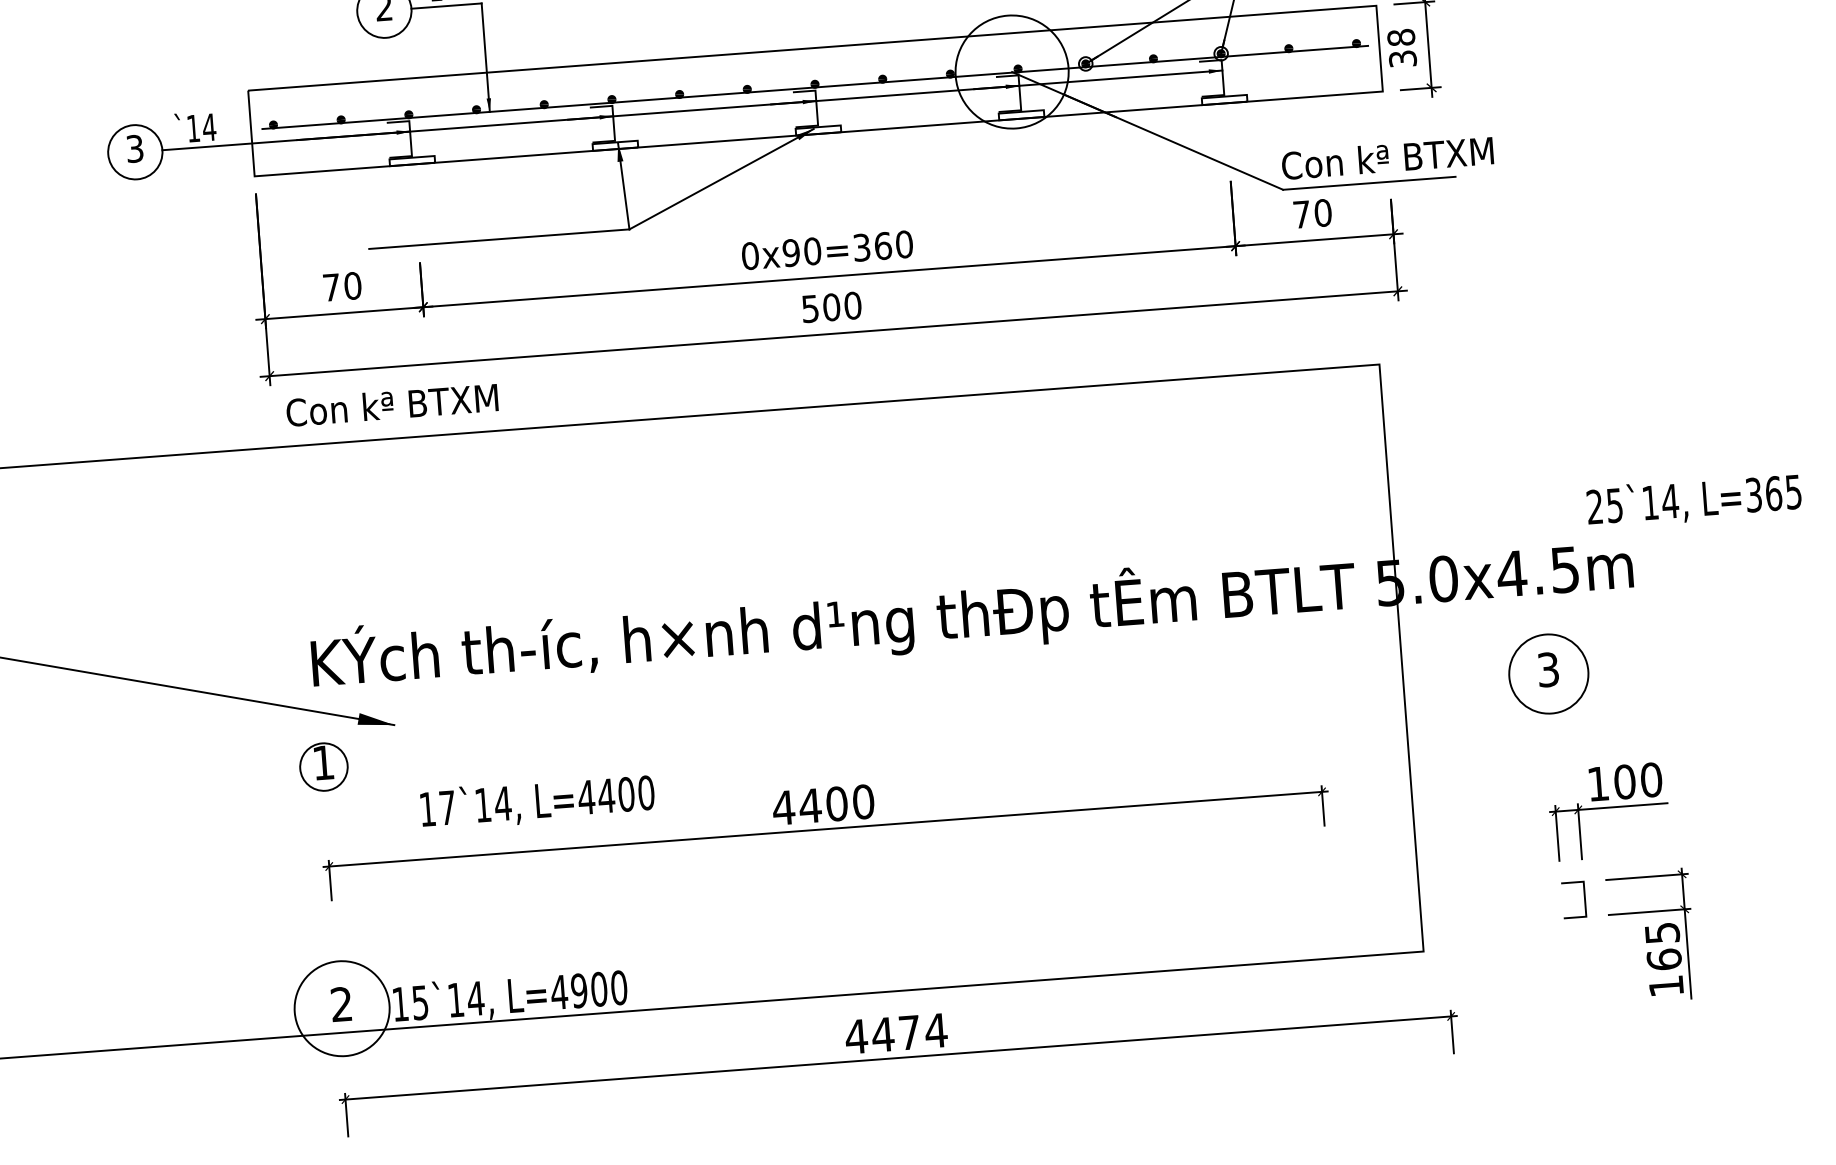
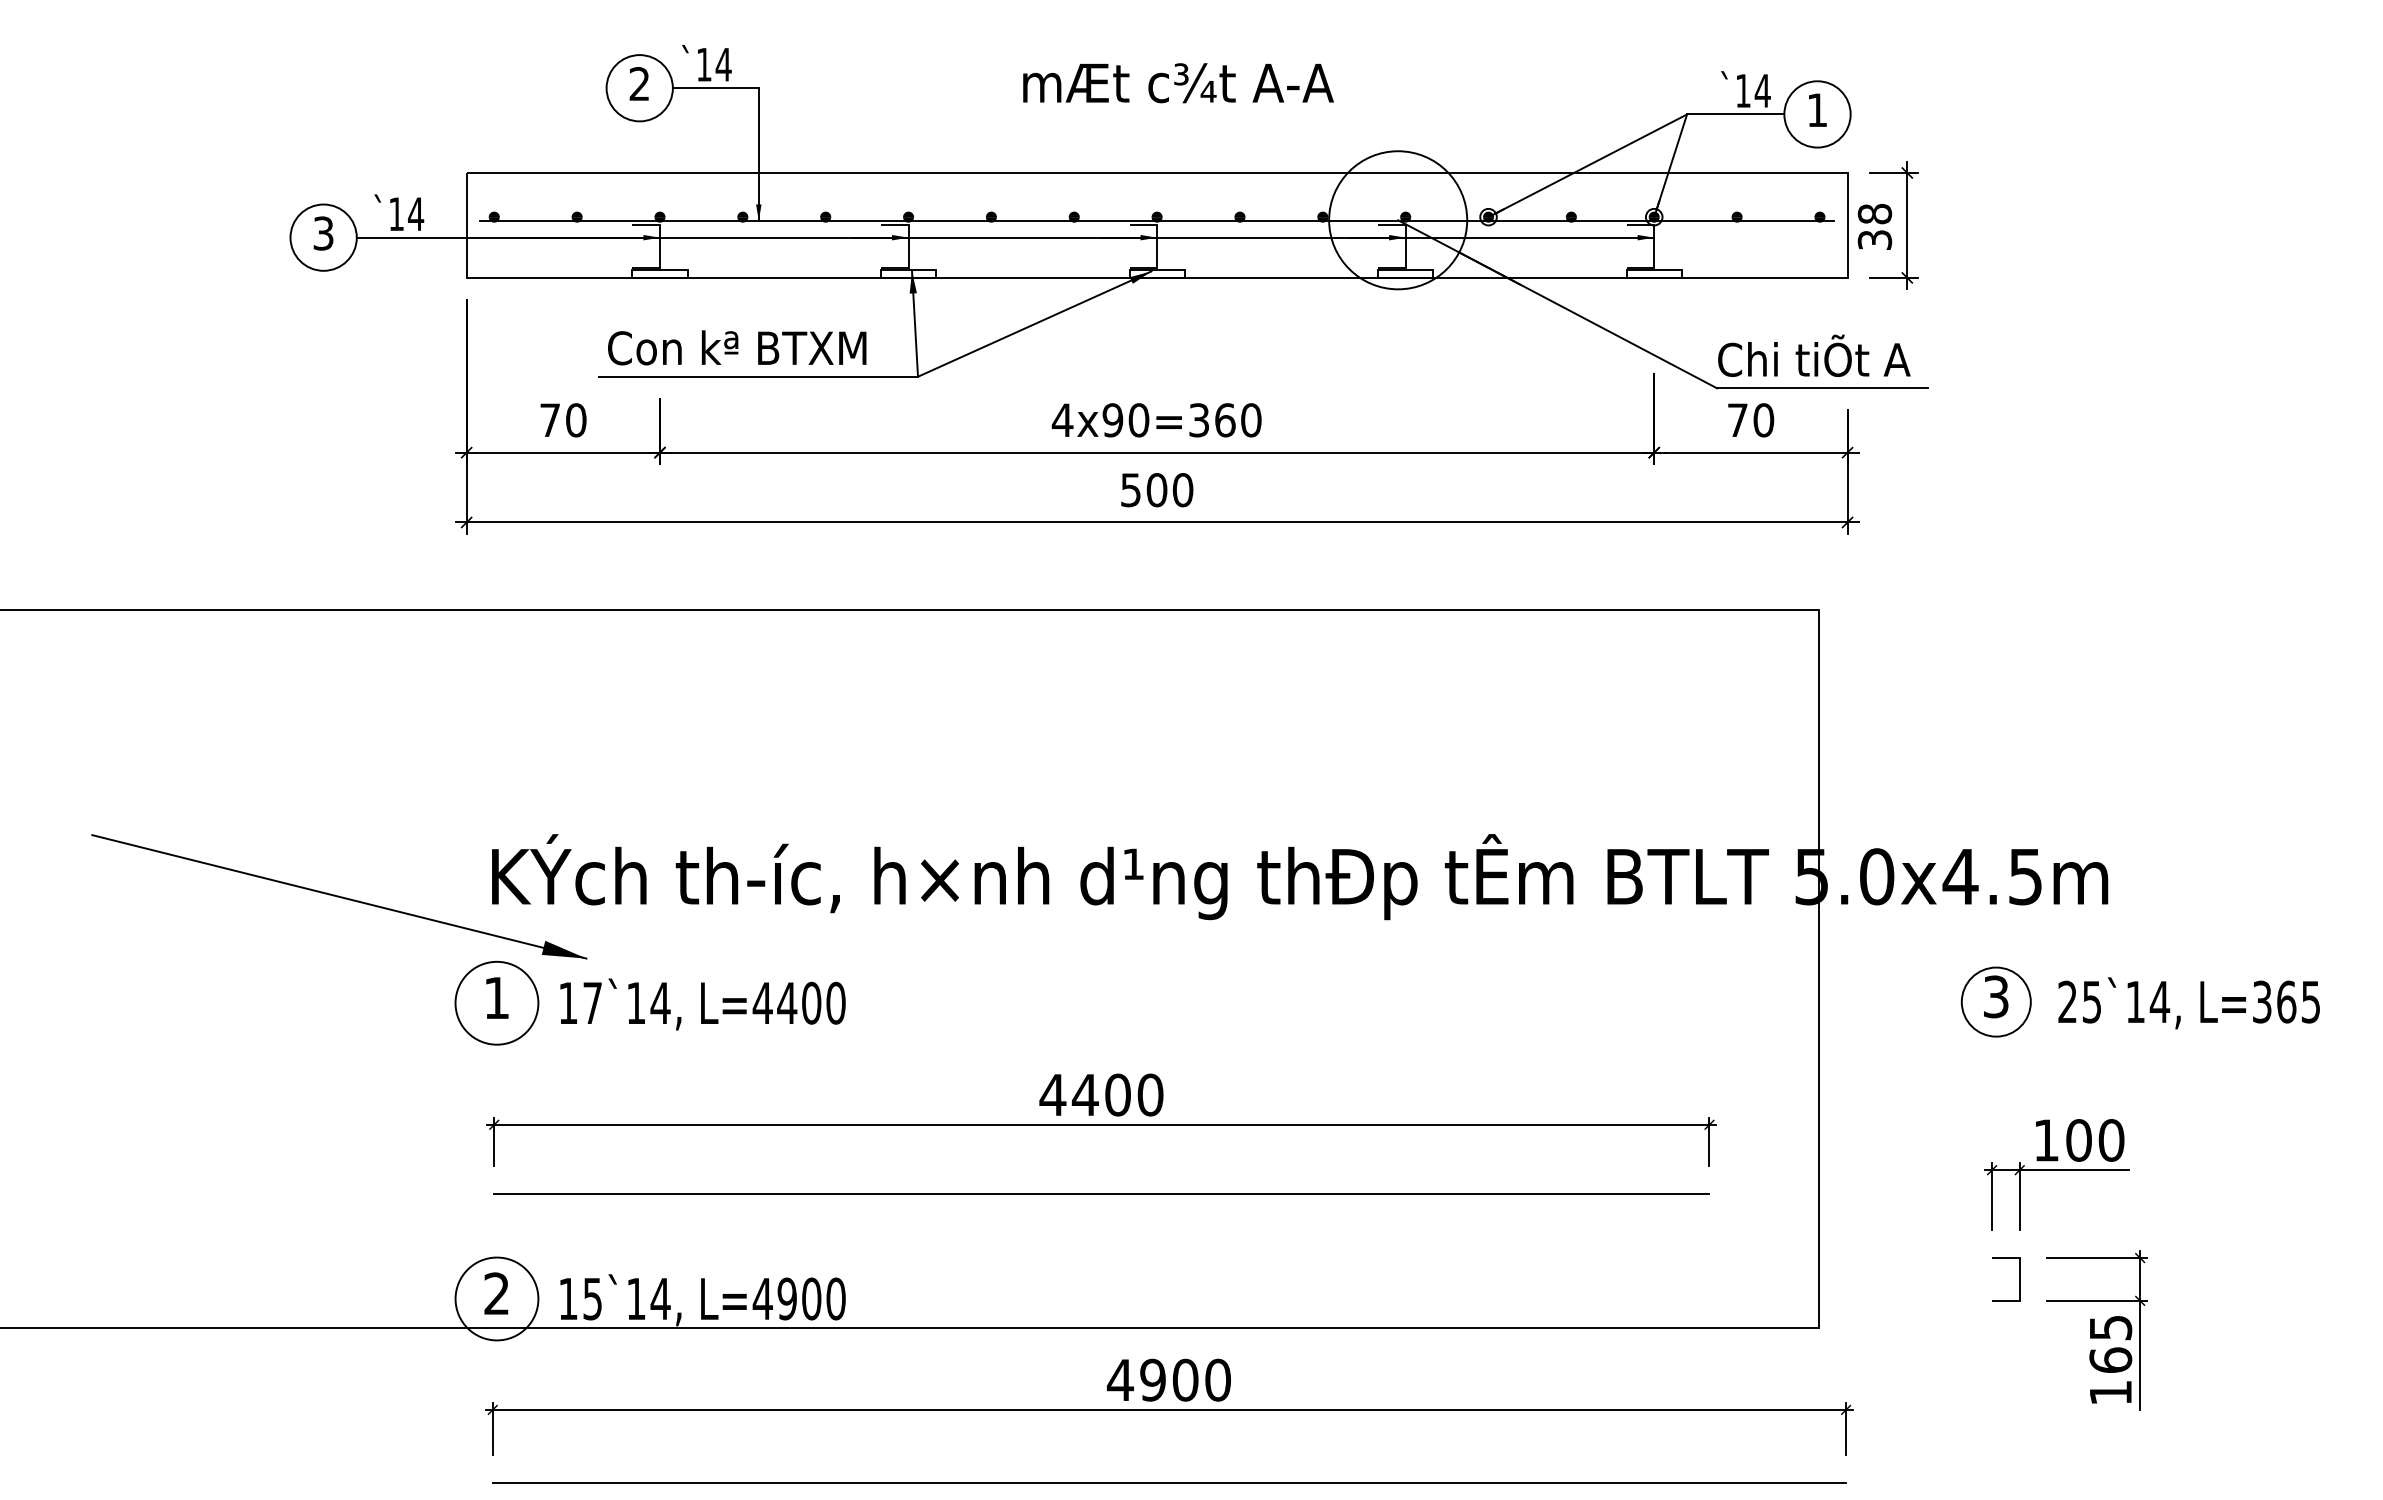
text: (1398, 154) -> (1861, 355), Con kª BTXM -> Chi tiÕt A
text: (750, 256) -> (1062, 420), 0x90=360 -> 4x90=360
text: (392, 404) -> (737, 347), moved
text: (1693, 500) -> (2188, 1003), moved
circle: (1548, 673) -> (1995, 1001), size x0.71
circle: (323, 766) -> (496, 1002), size x1.43
text: (537, 802) -> (702, 1004), moved
line: (829, 885) -> (1101, 1193), added
circle: (341, 1008) -> (496, 1298), size x0.71
text: (909, 1032) -> (1185, 1379), 4474 -> 4900
line: (902, 1117) -> (1169, 1482), added

